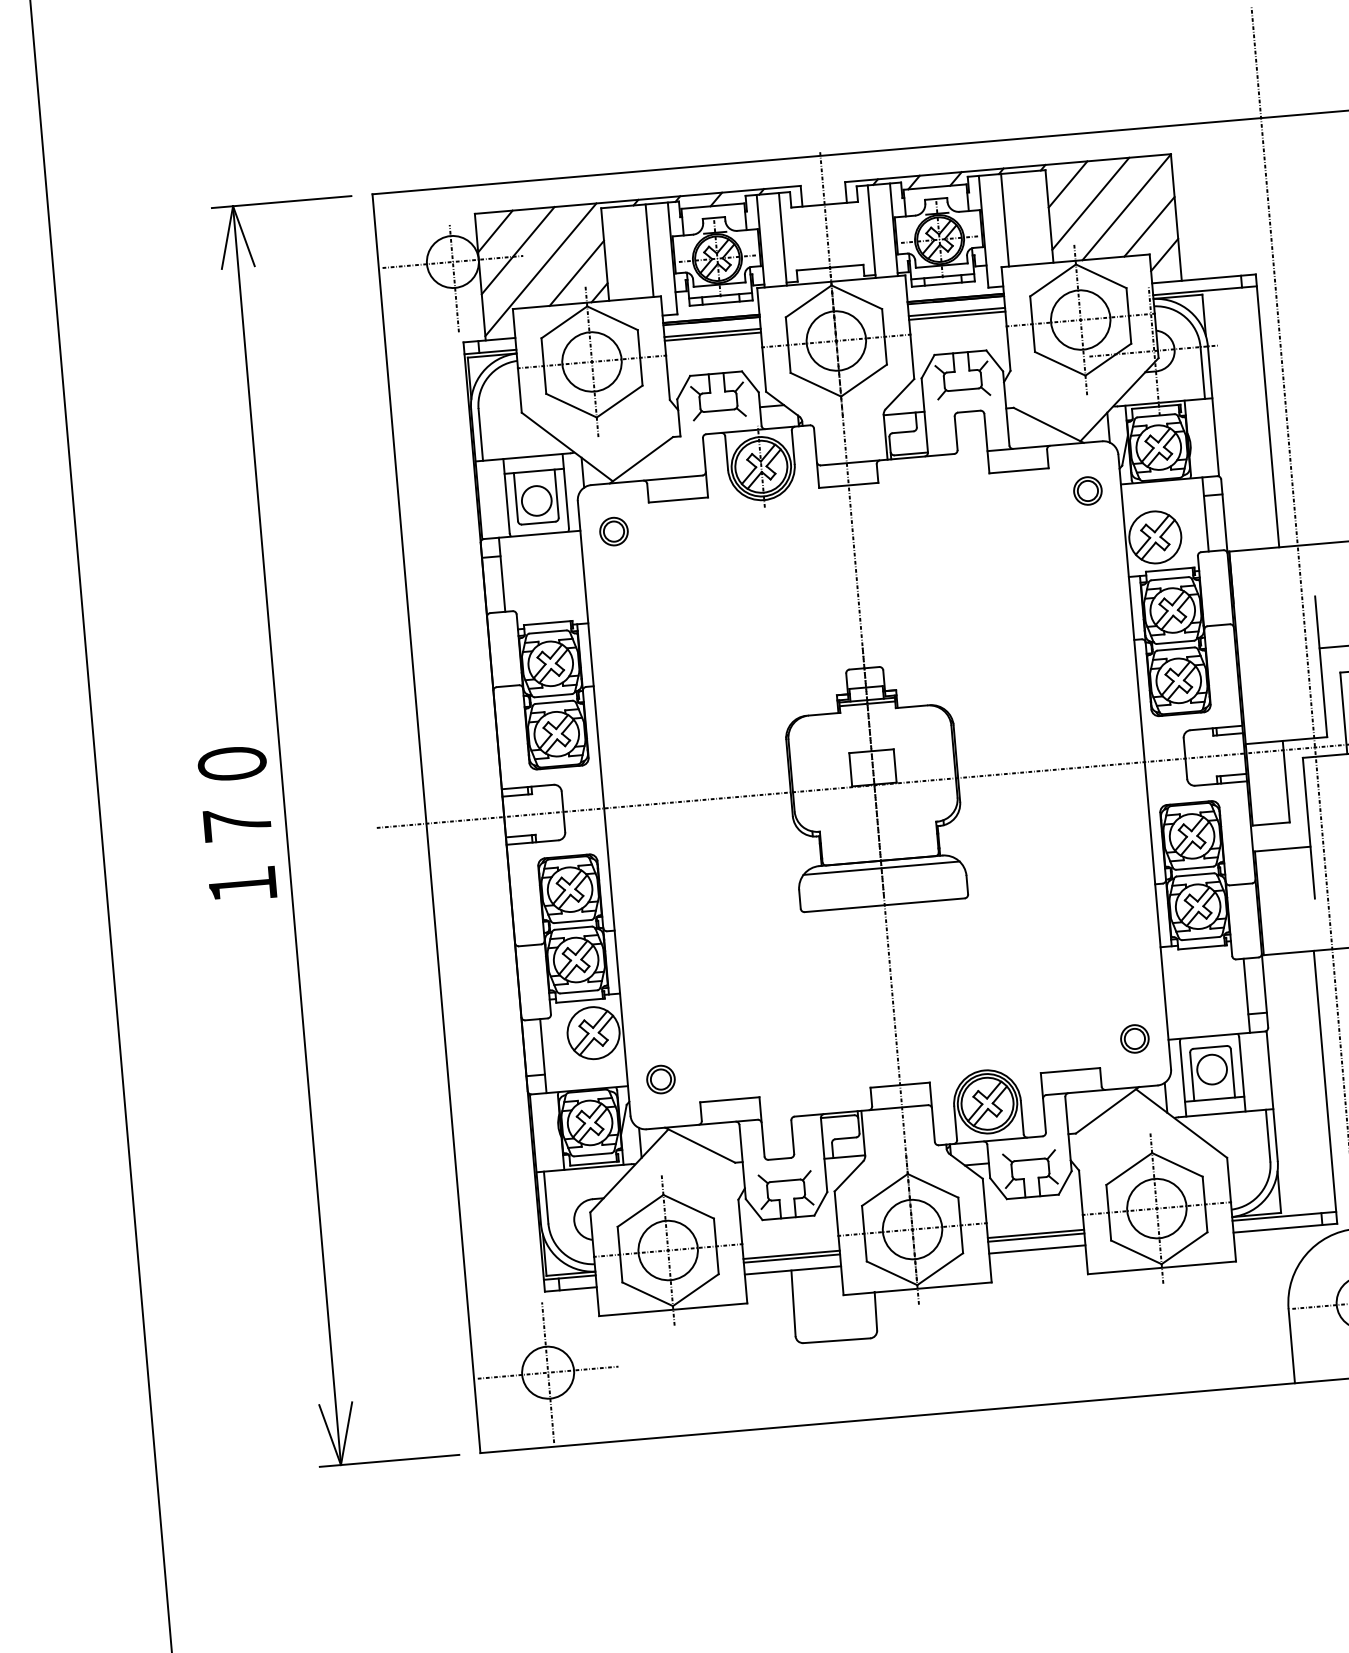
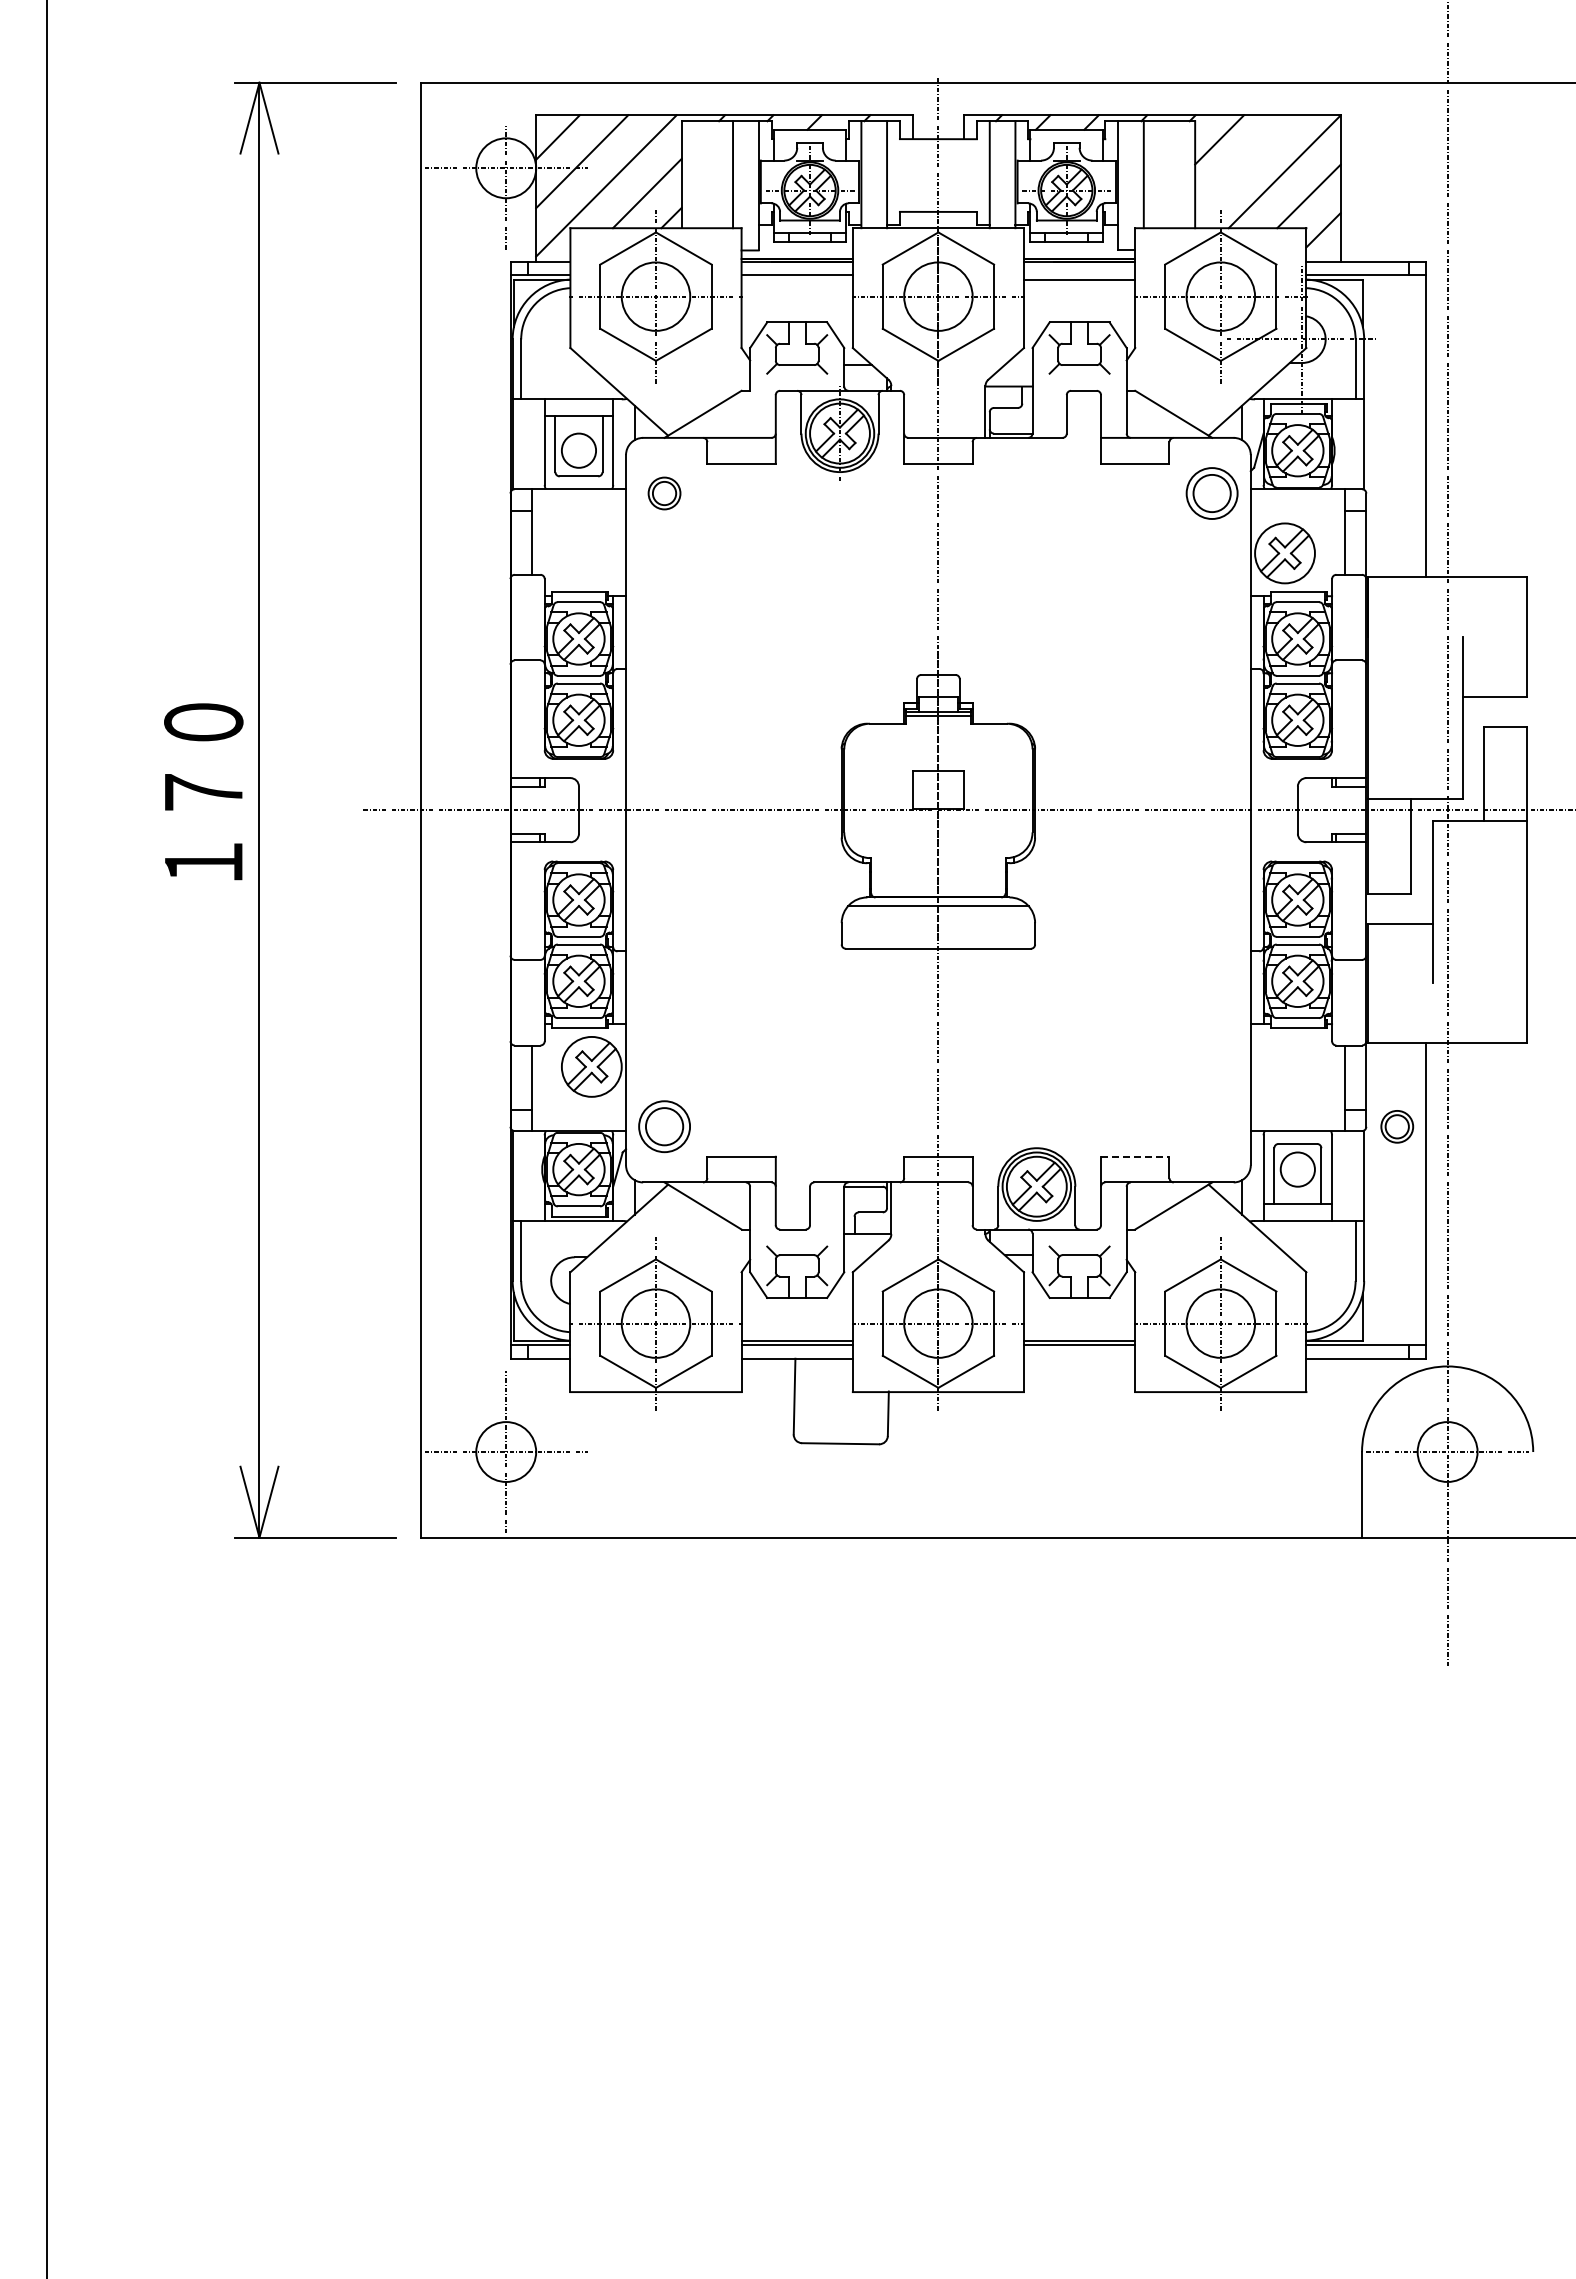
line: (1090, 204) -> (1243, 164), removed
line: (956, 312) -> (1079, 275), removed
line: (712, 336) -> (796, 279), removed
part: (1088, 490) -> (1212, 493), size x1.6
part: (1135, 1038) -> (1397, 1126), moved
line: (1070, 1070) -> (1135, 1156), solid -> dashed
part: (660, 1079) -> (664, 1126), size x1.6
line: (1037, 1249) -> (1079, 1358), removed

